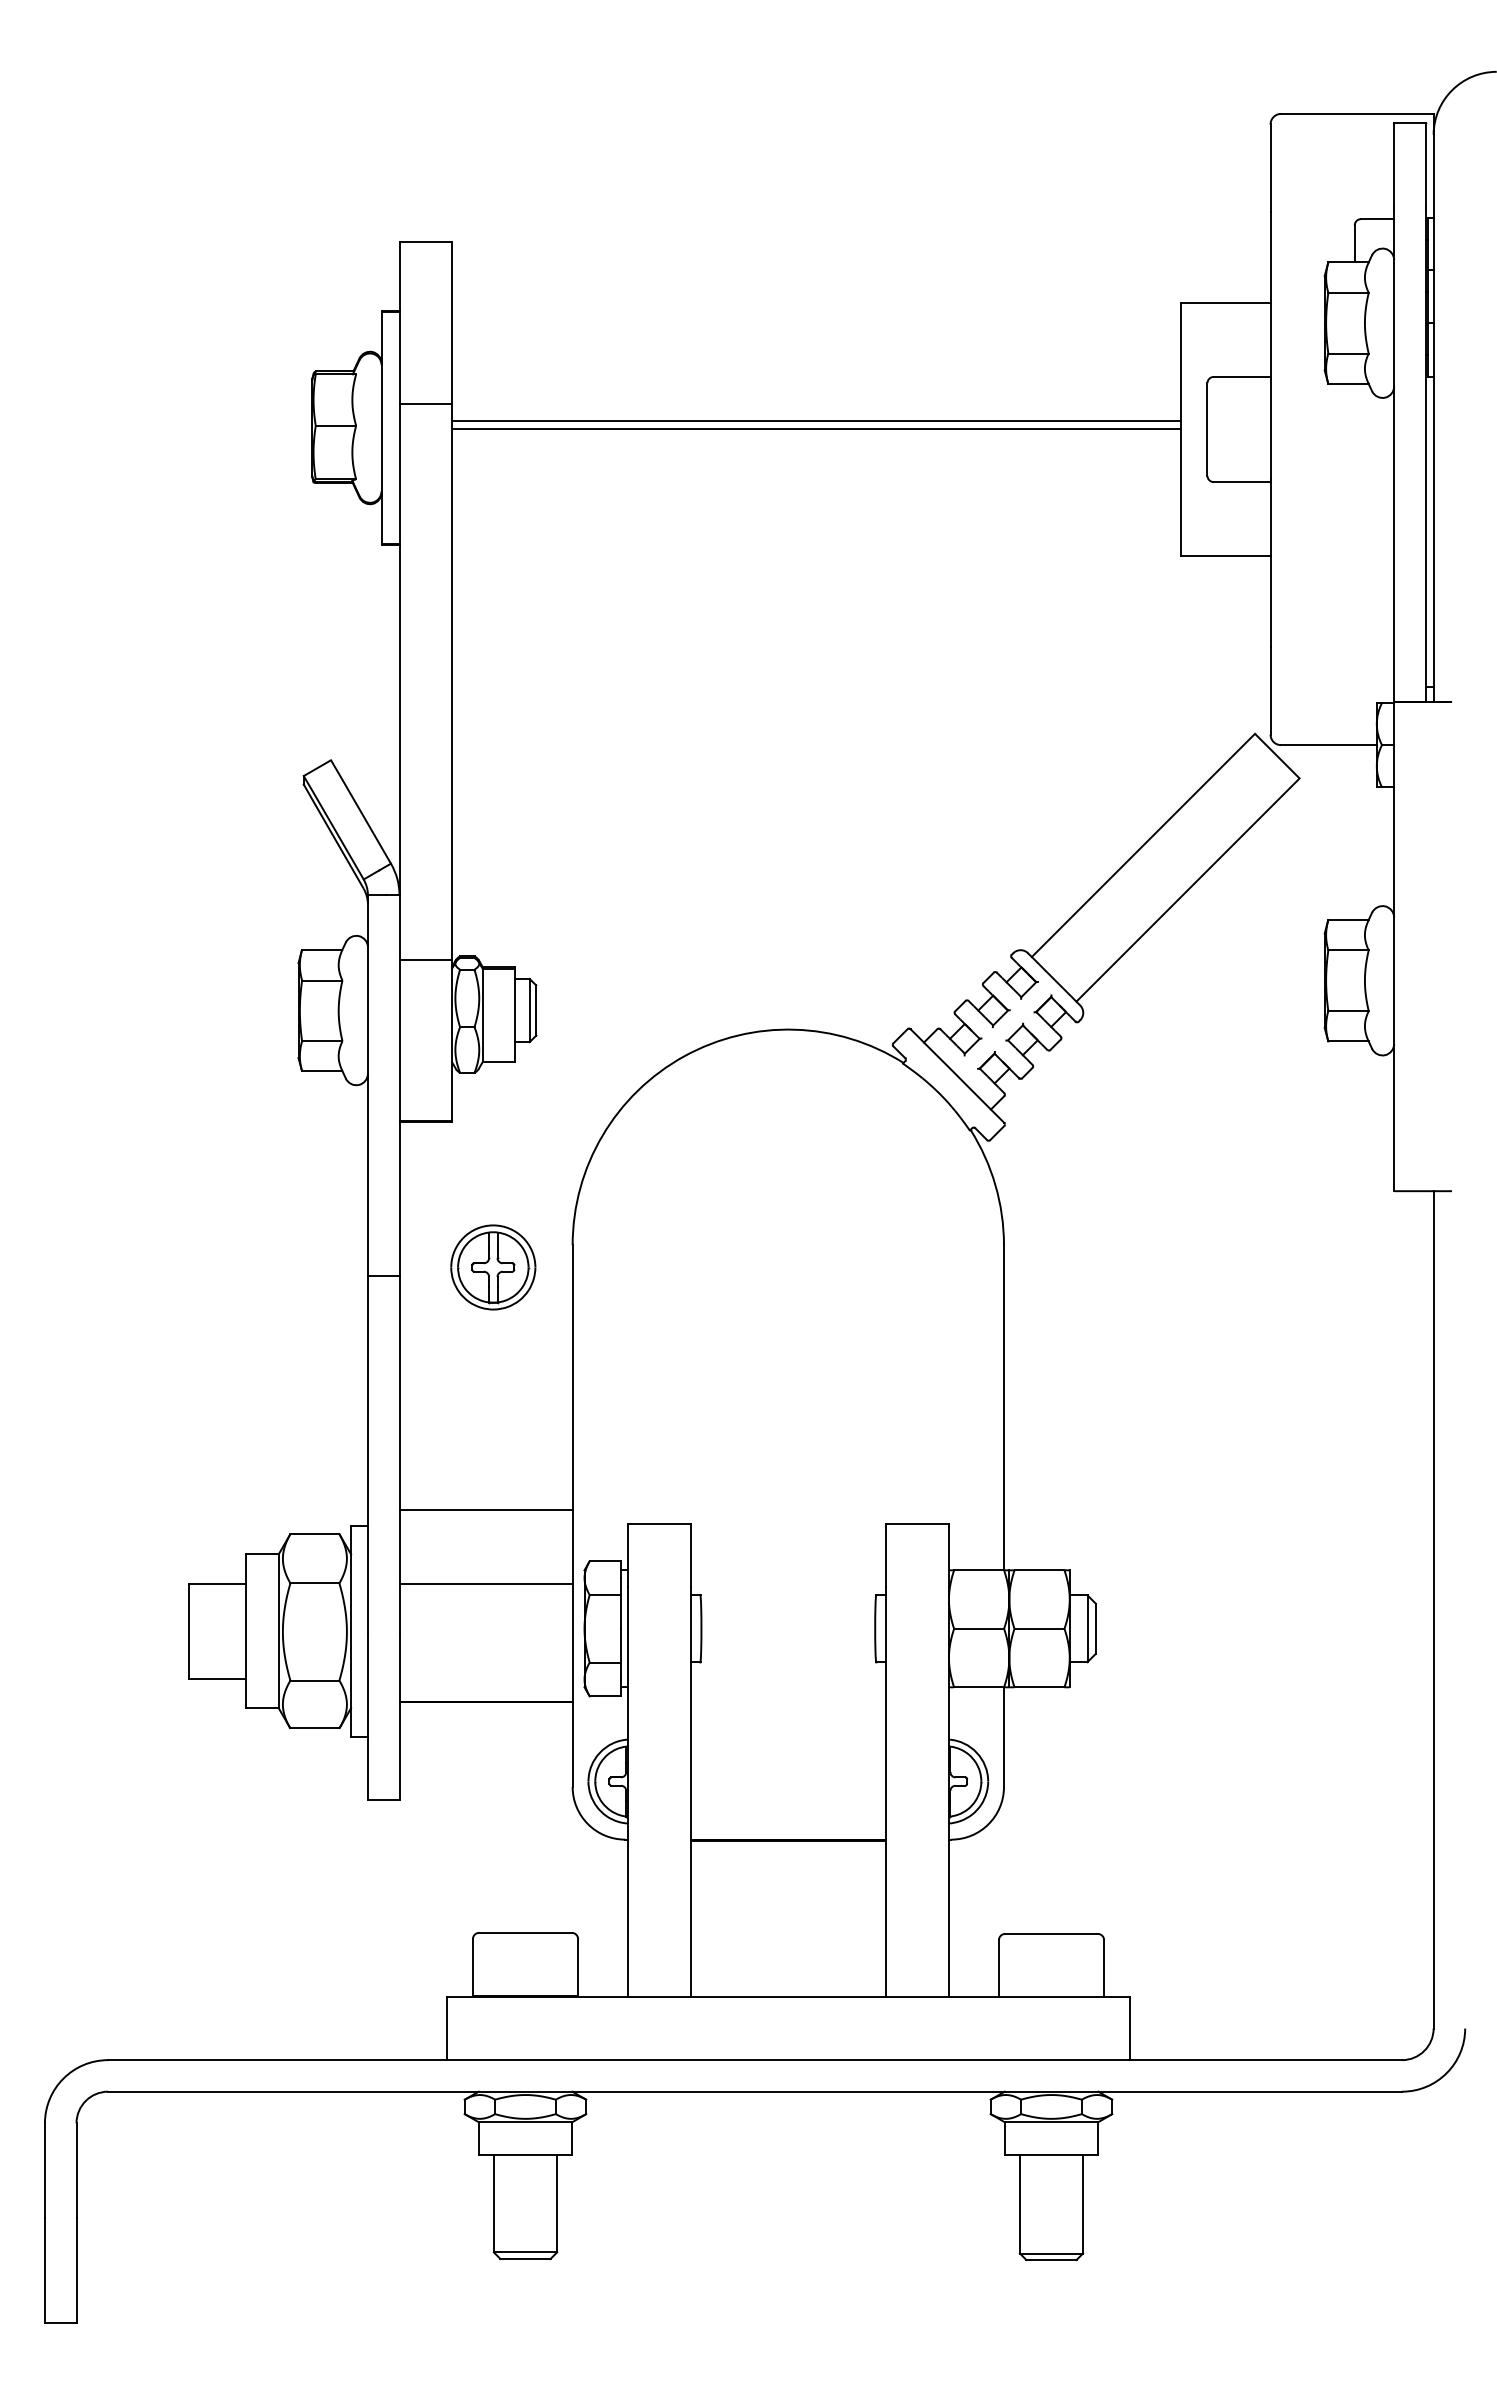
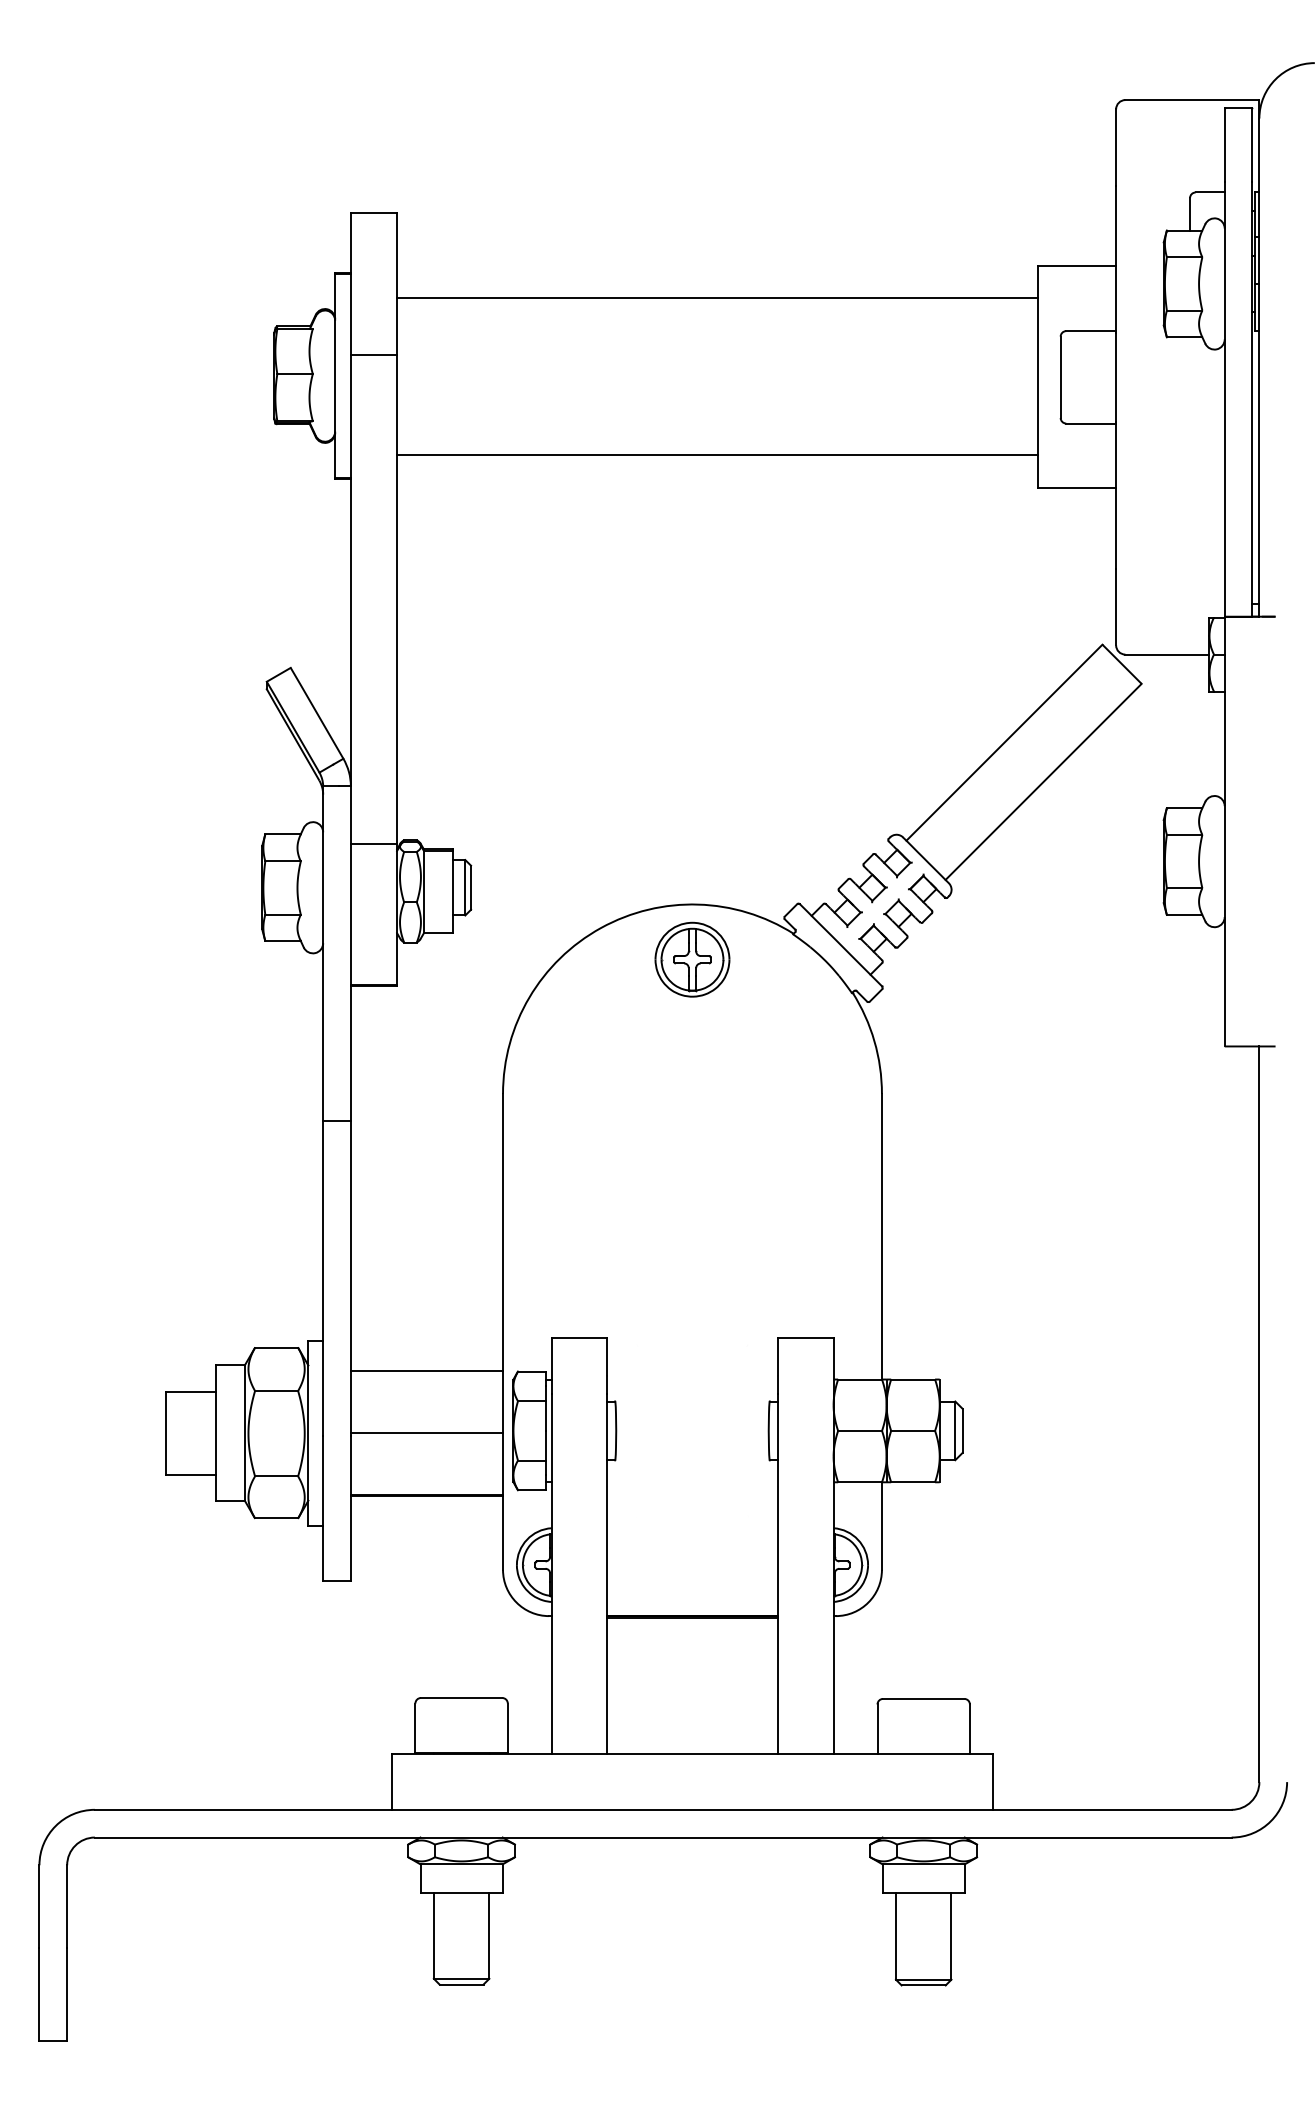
line: (816, 420) -> (717, 297), moved
line: (816, 428) -> (717, 454), moved
part: (493, 1267) -> (692, 959), moved
line: (485, 1510) -> (426, 1370), moved
line: (485, 1584) -> (426, 1433), moved

